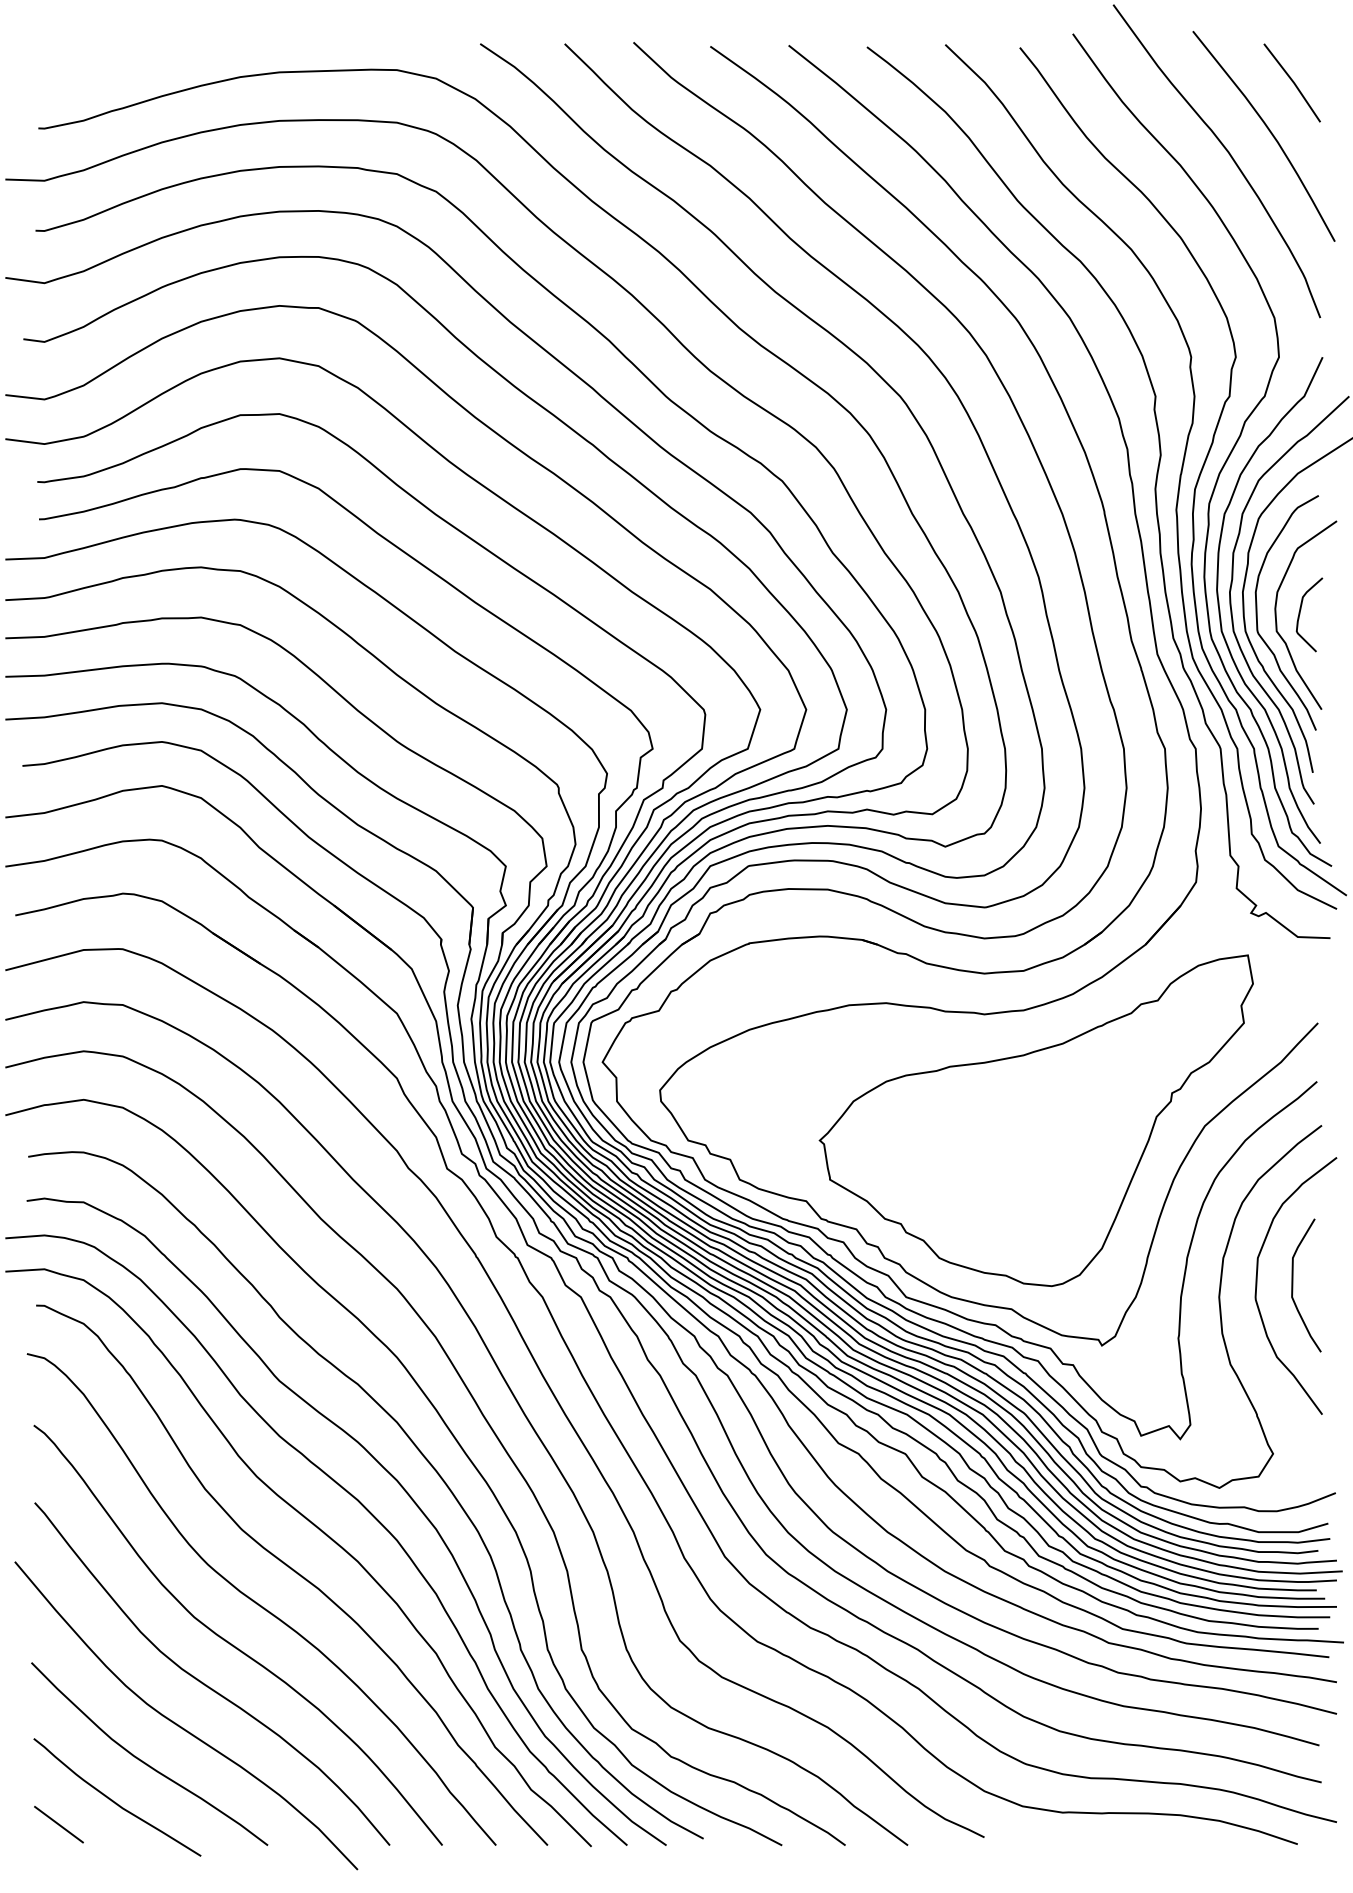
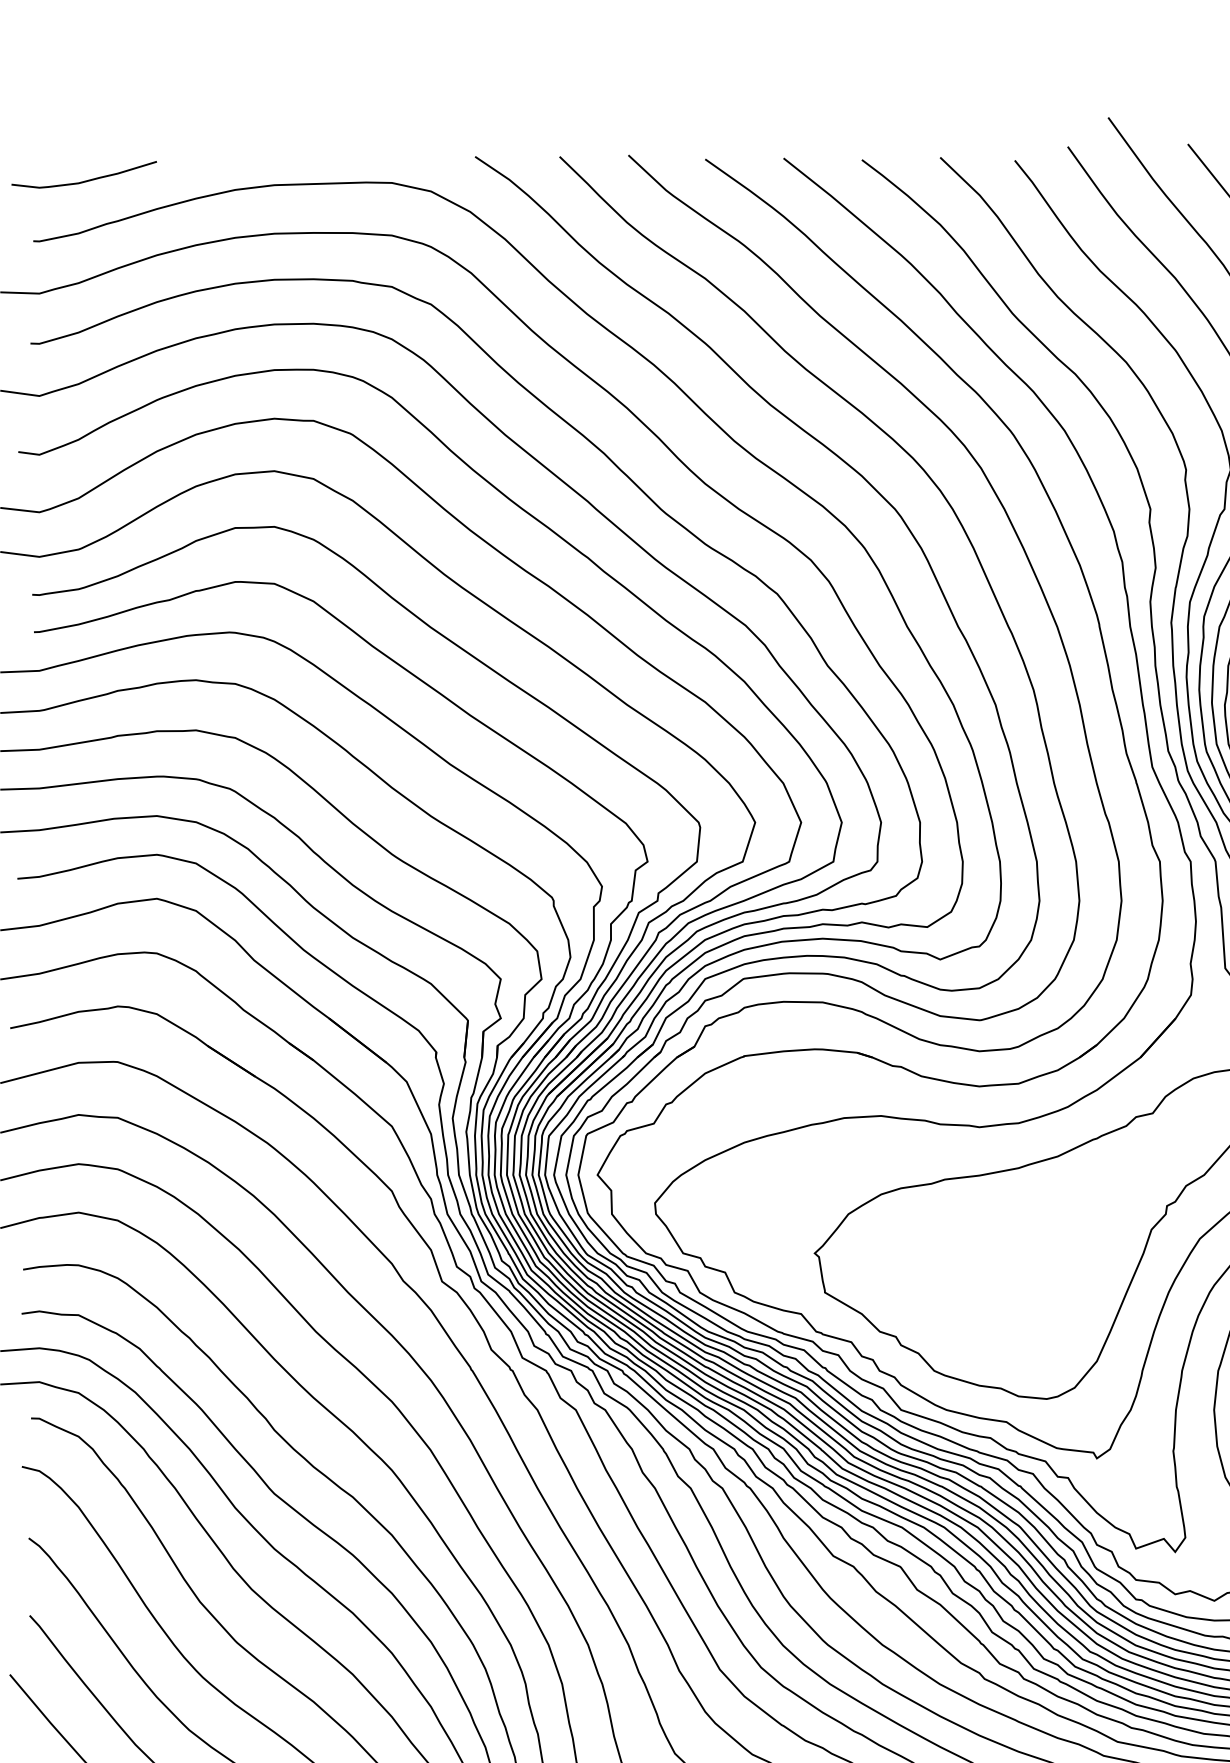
curve: (90, 67) -> (85, 180), added

